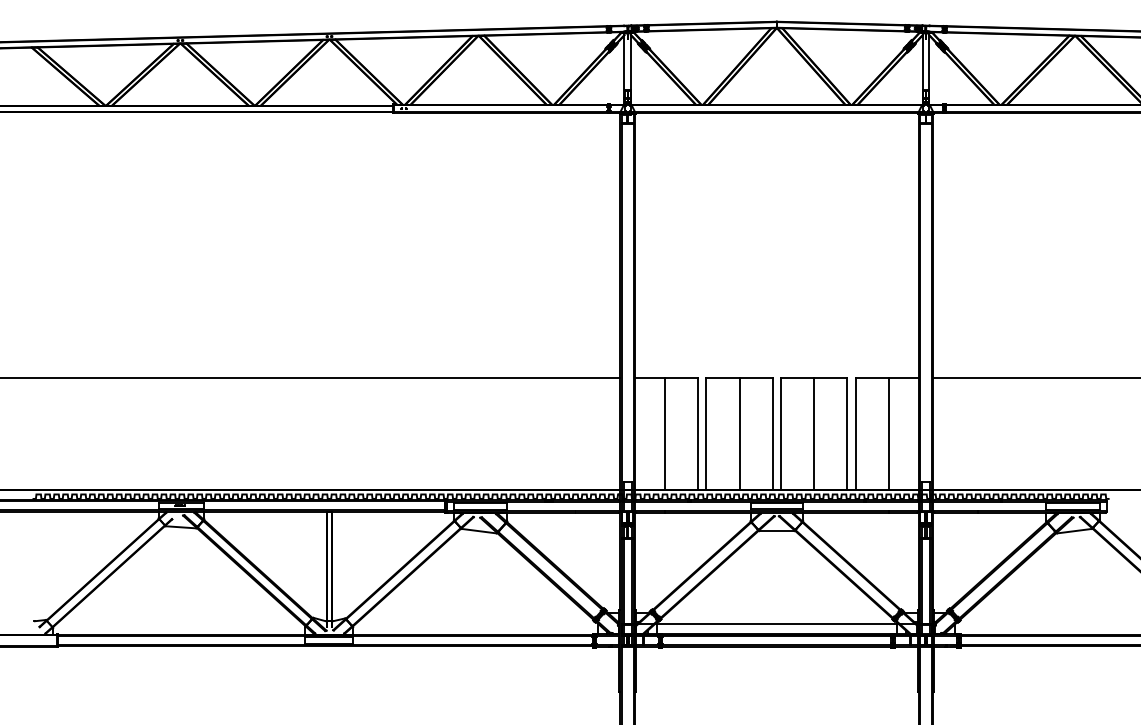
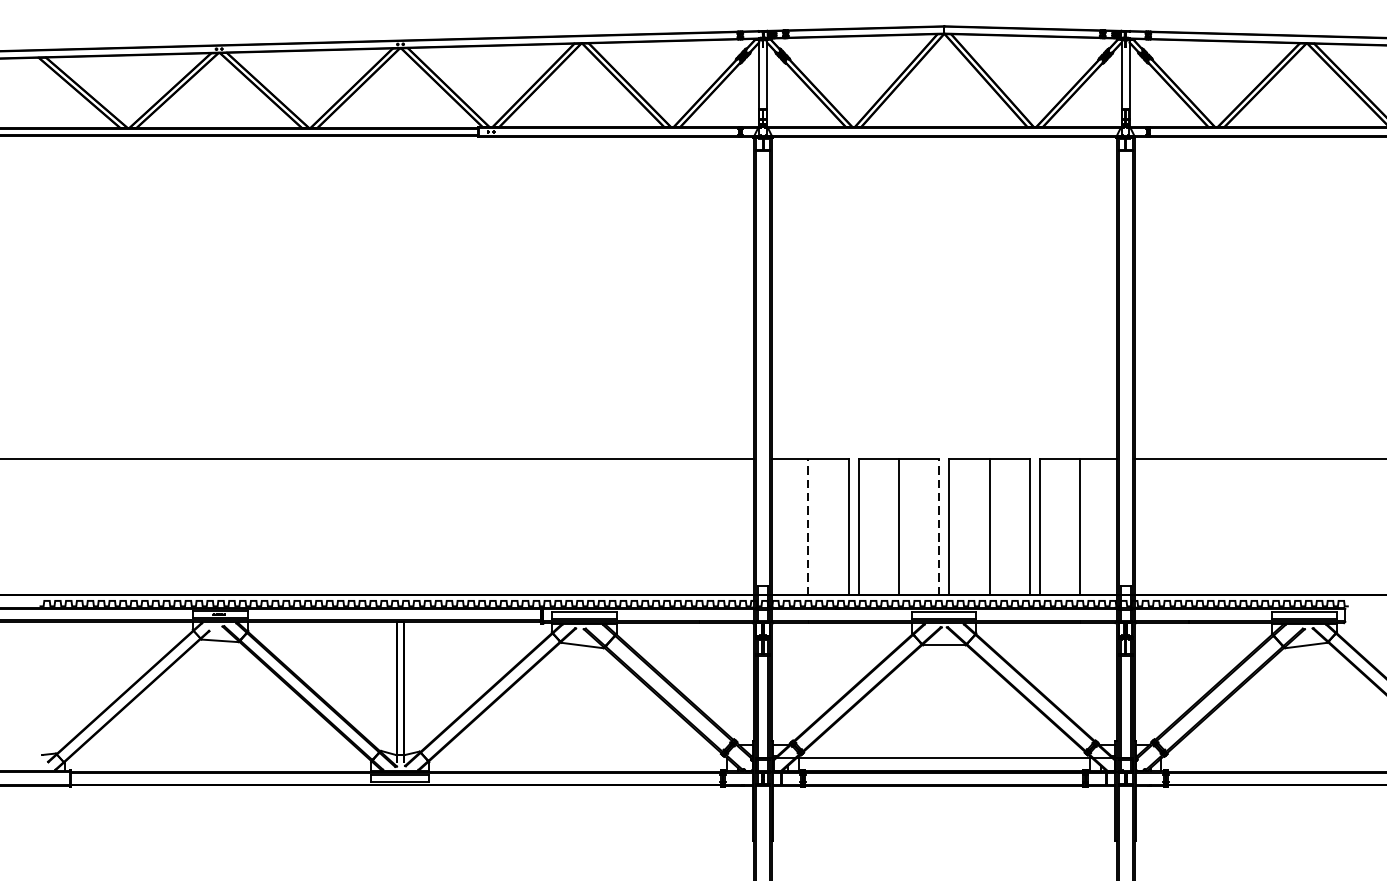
line: (665, 433) -> (808, 526), solid -> dashed
line: (772, 433) -> (939, 526), solid -> dashed

